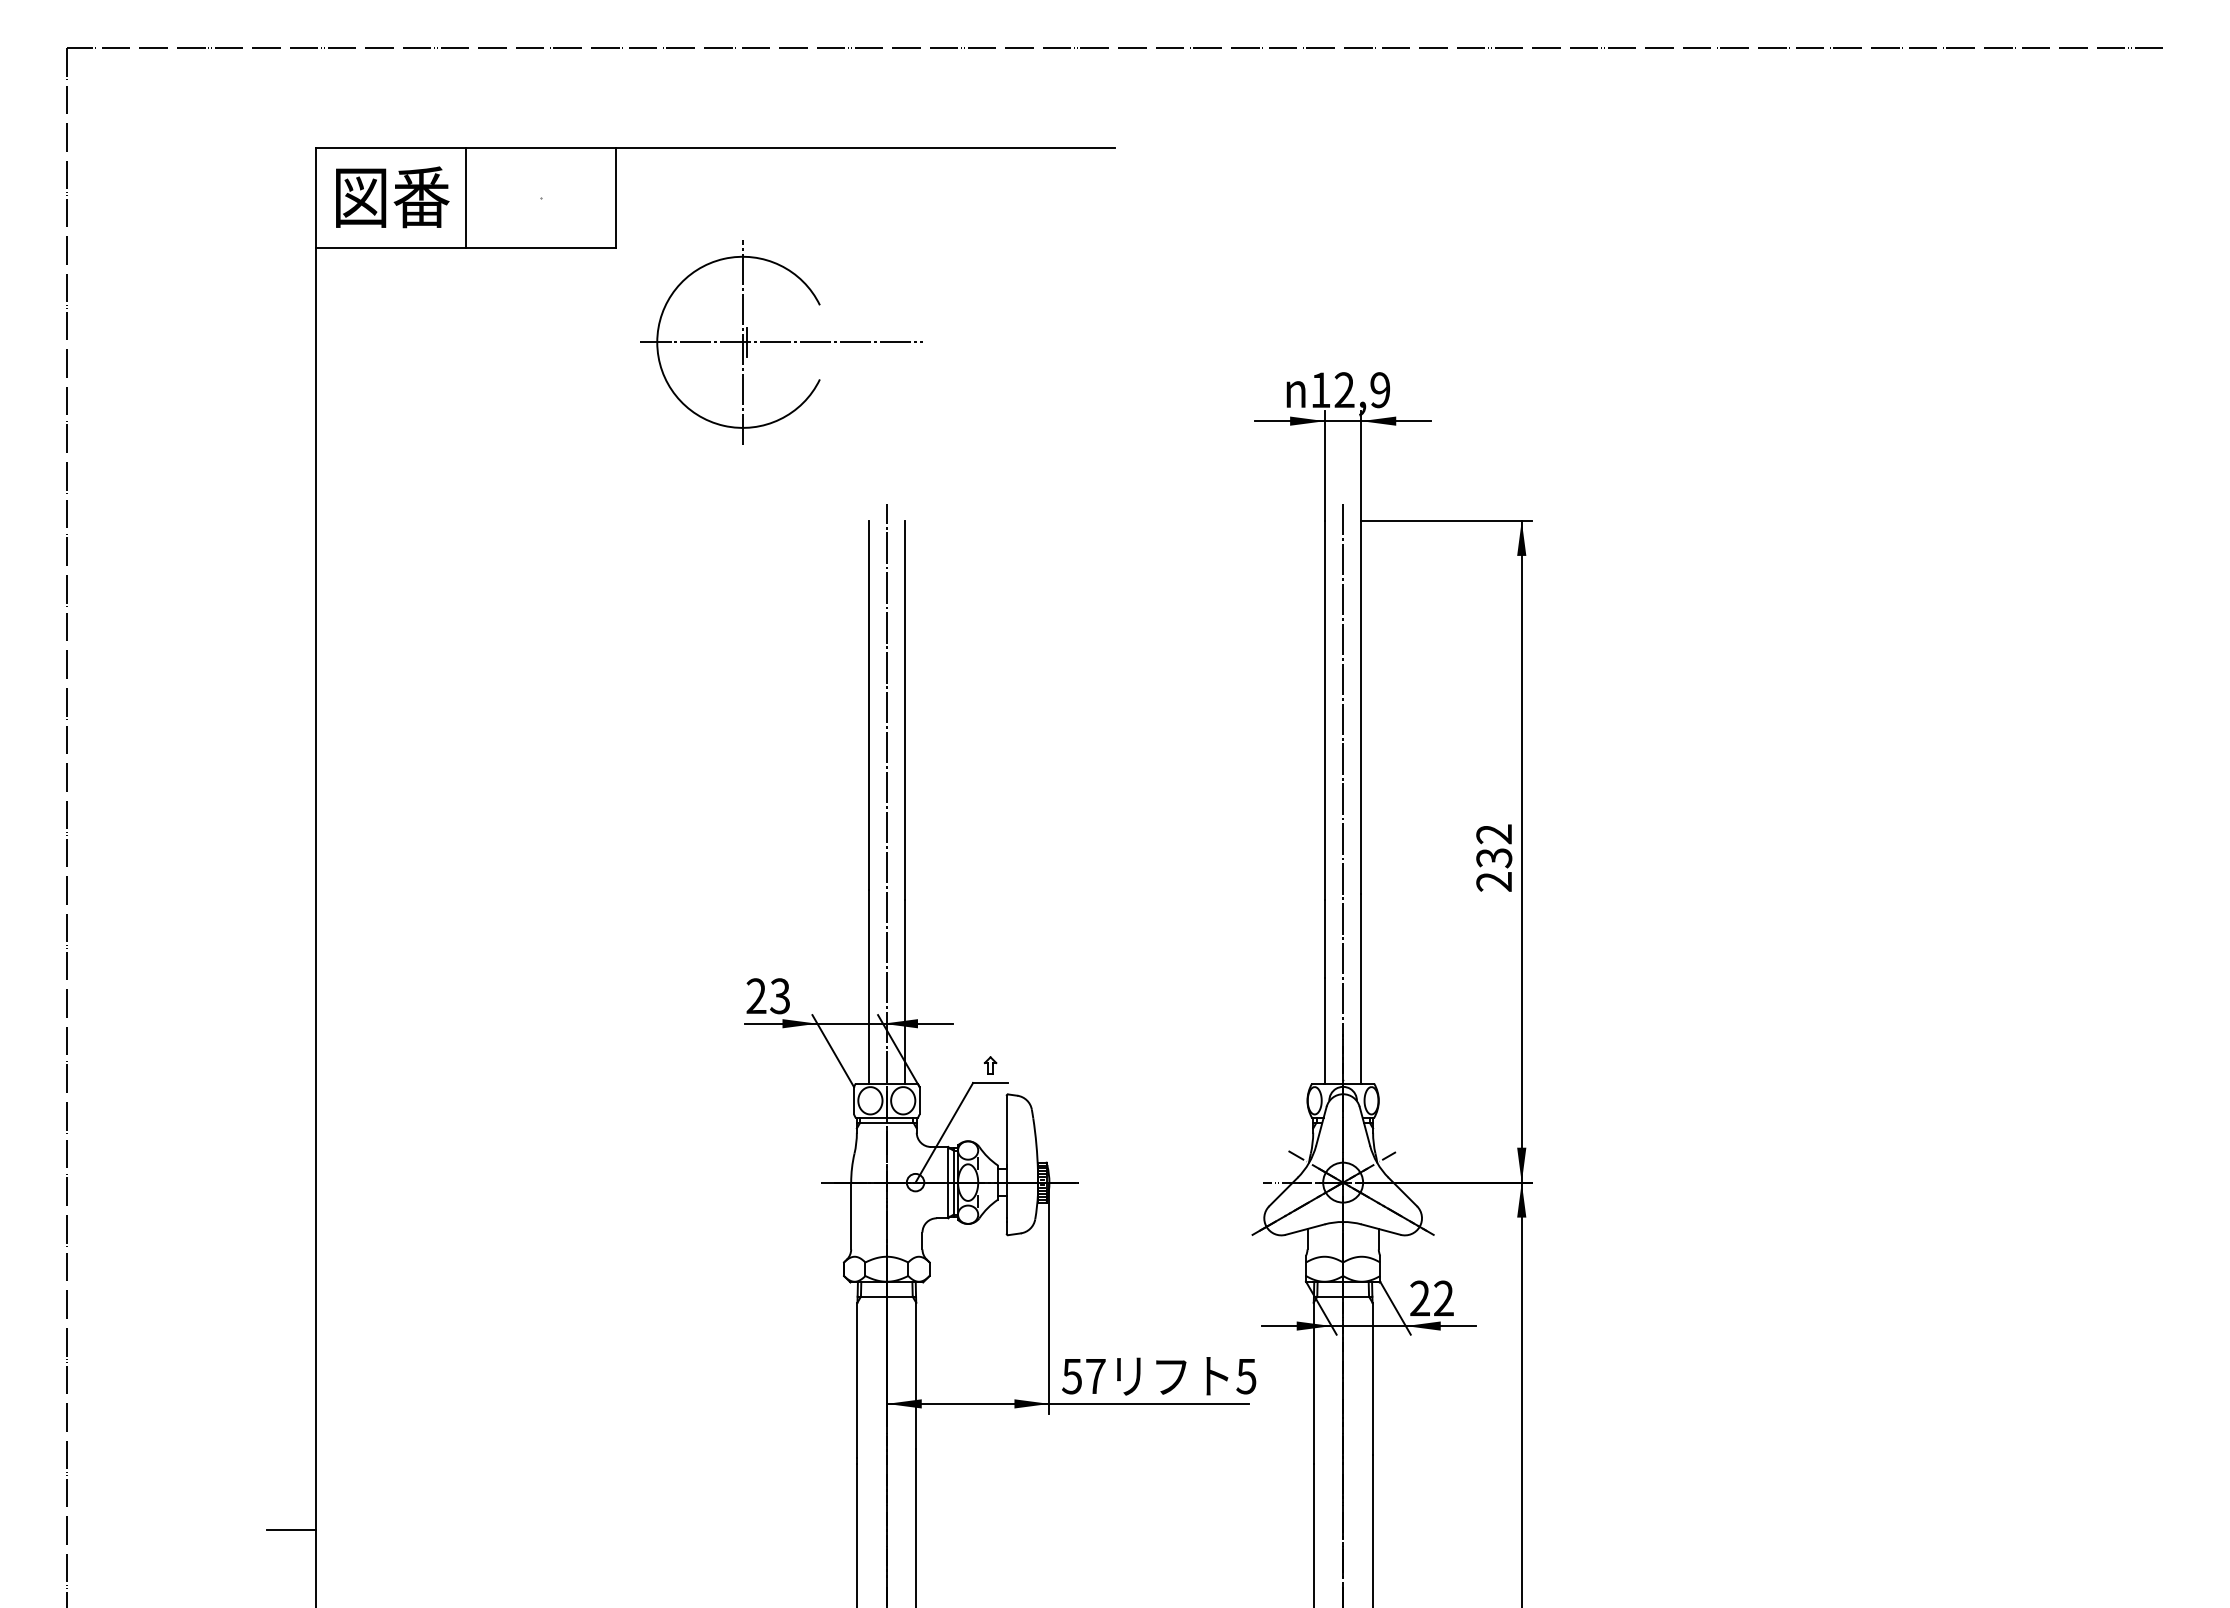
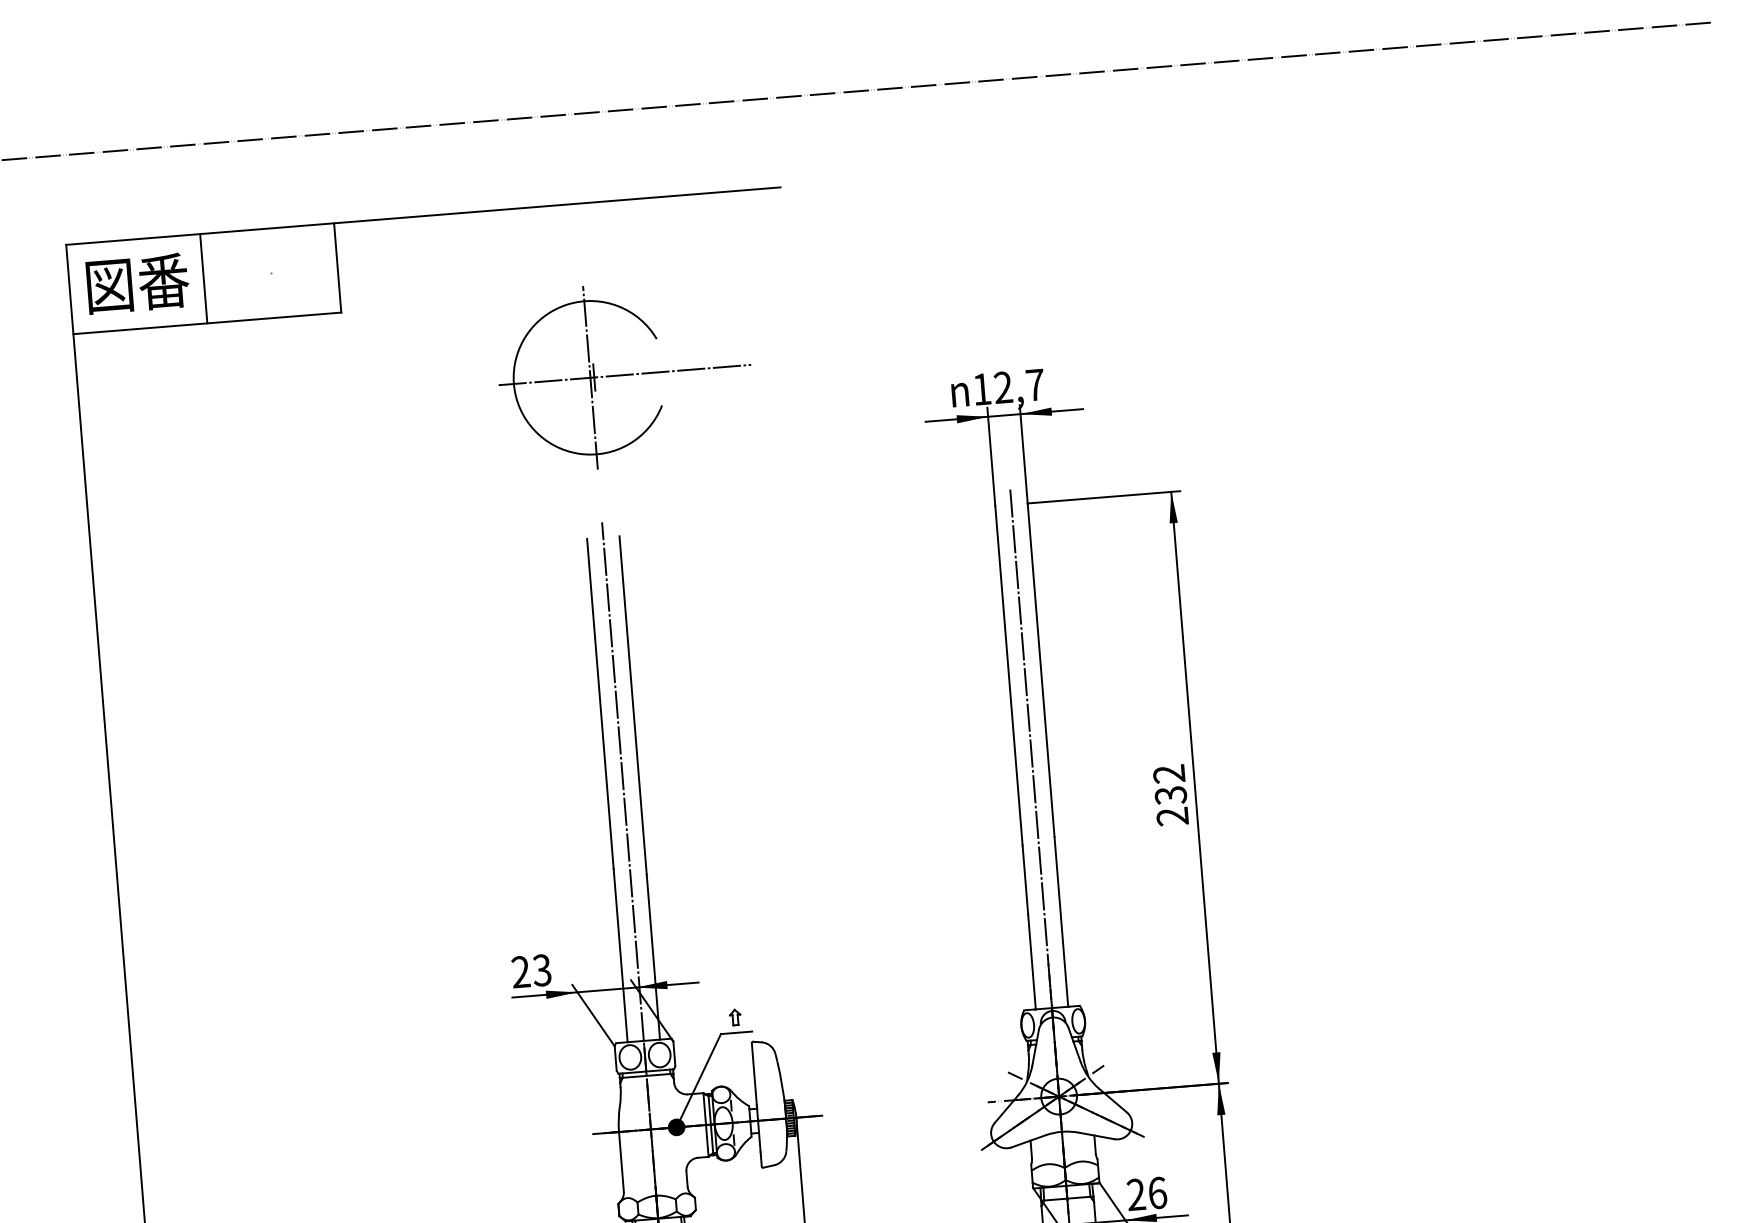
part: (781, 342) -> (625, 375), moved
text: (1380, 390) -> (1035, 385), 12,9 -> 12,7
fill: (915, 1182) -> (676, 1127), added
text: (1444, 1298) -> (1158, 1192), 22 -> 26

